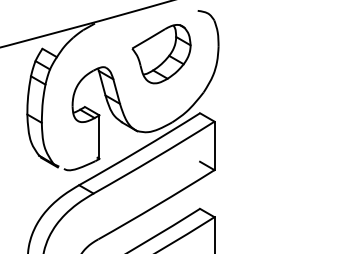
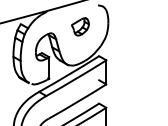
part: (162, 53) -> (80, 26), size x0.6

